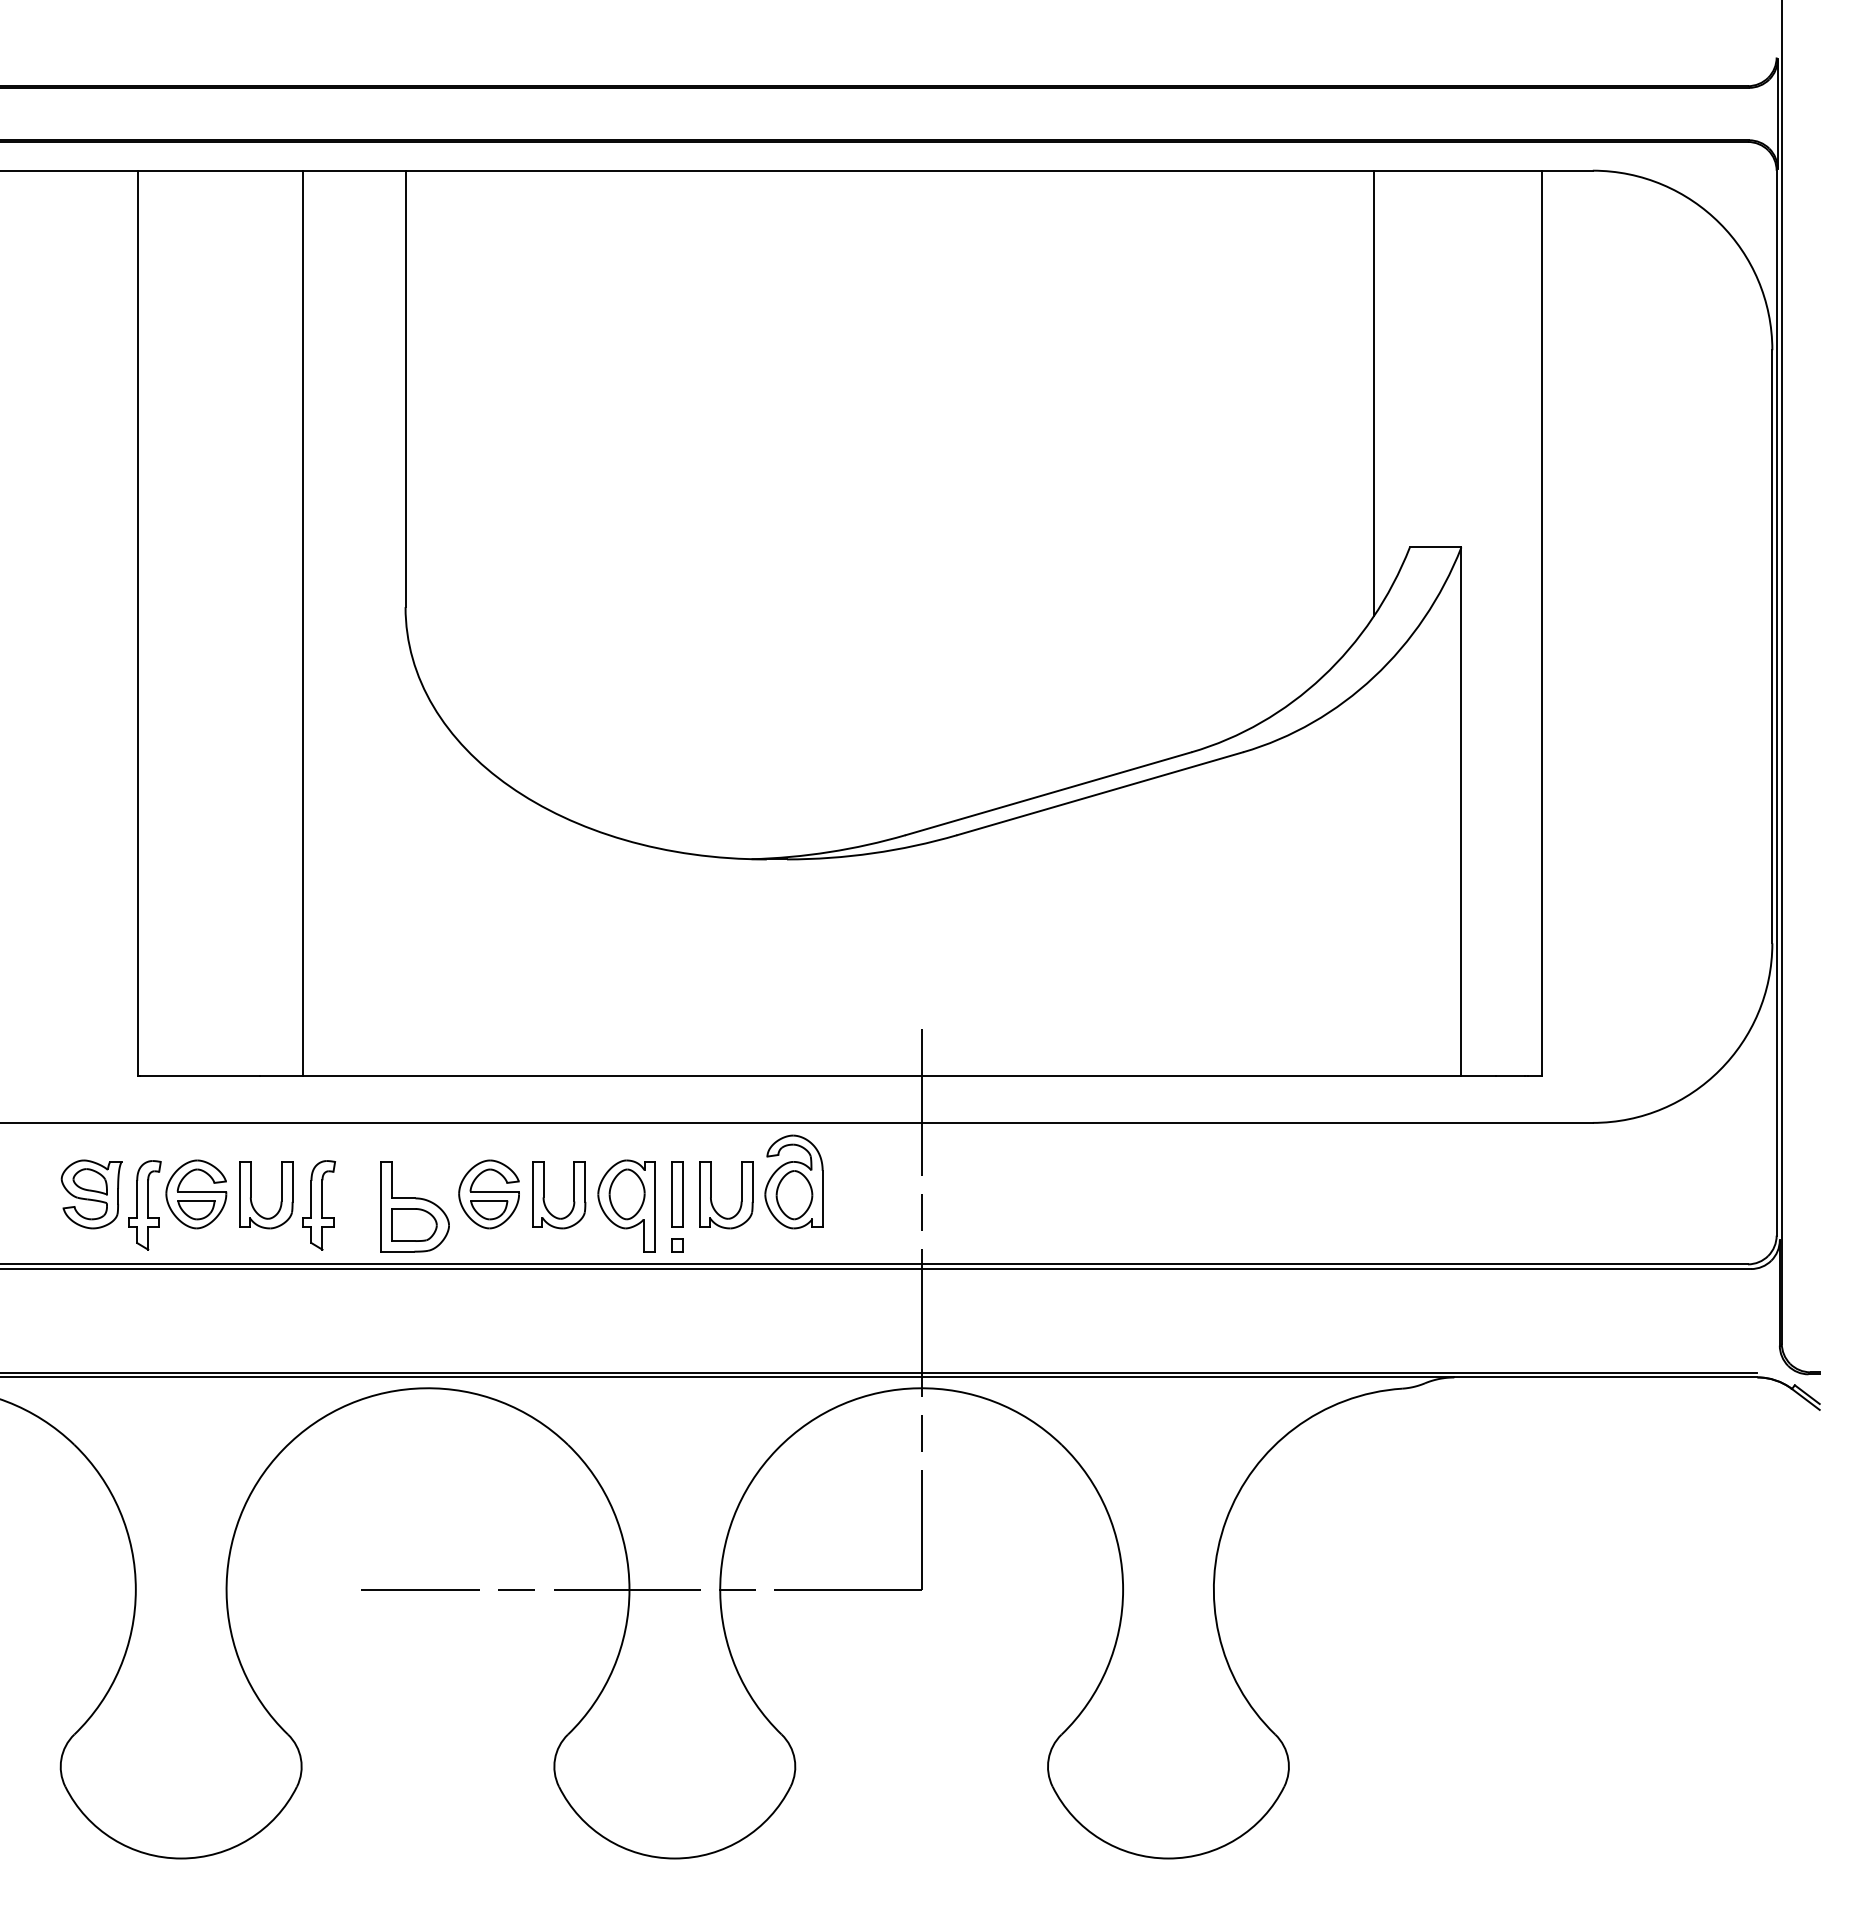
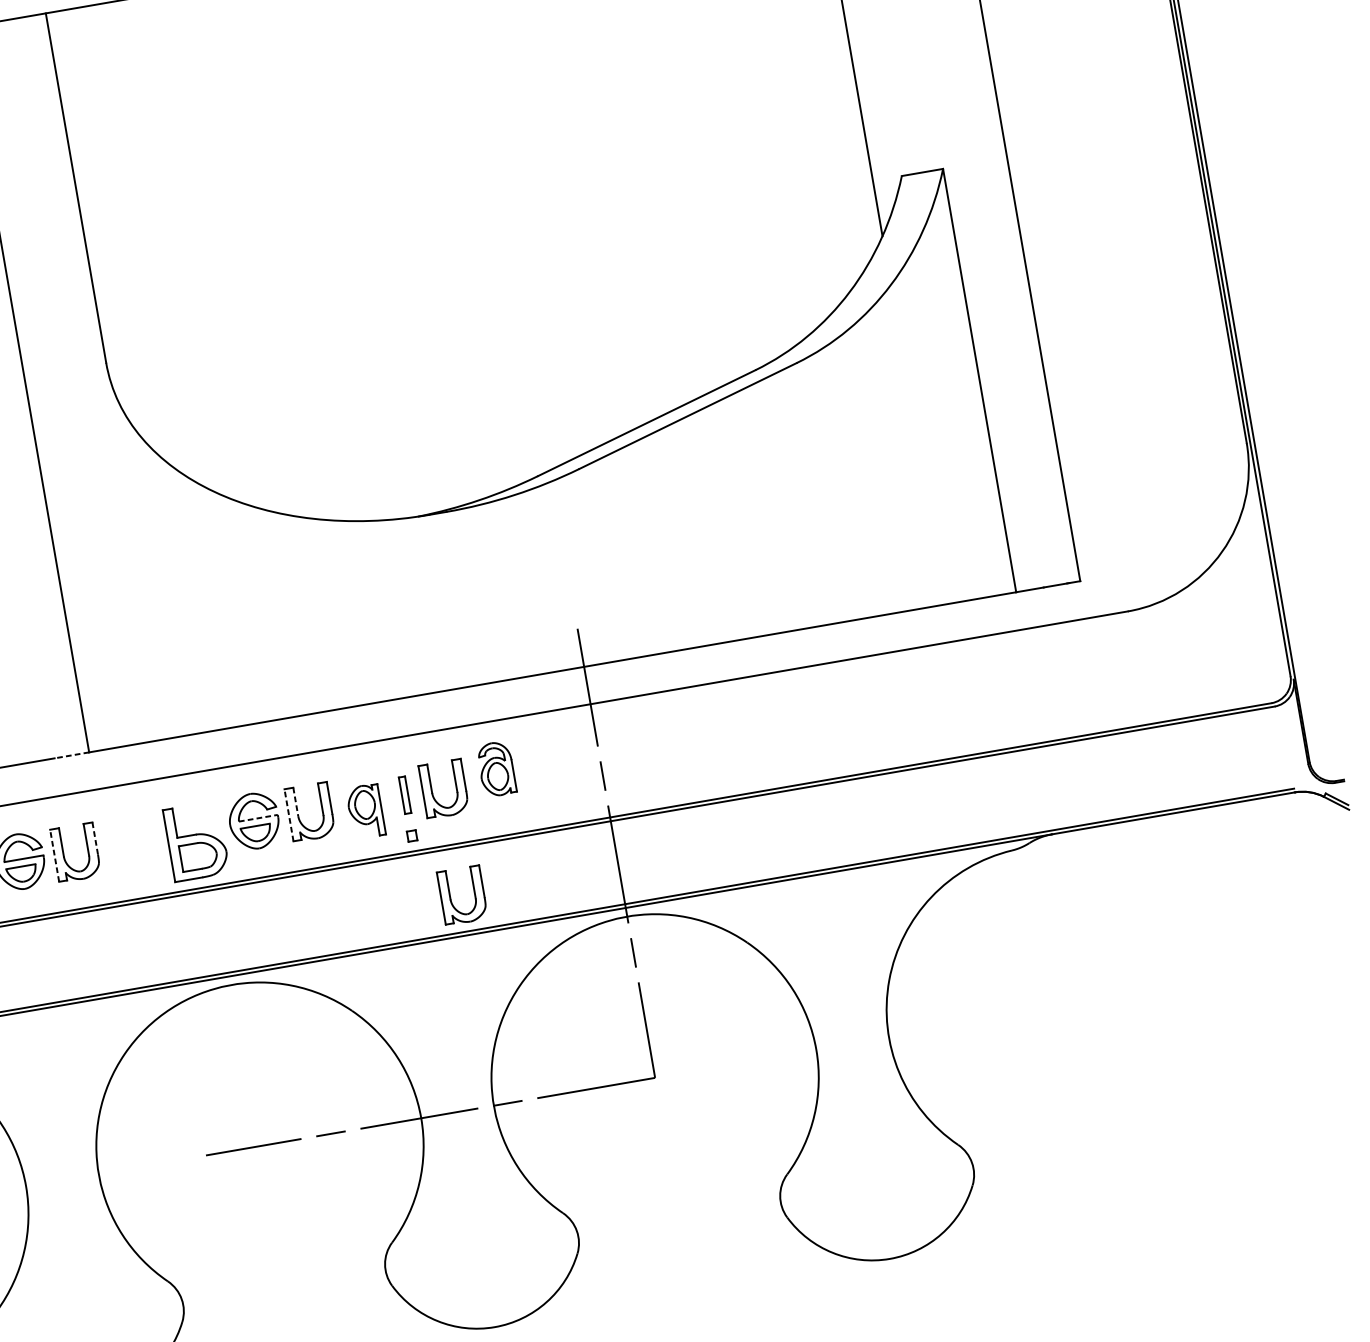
line: (281, 1076) -> (71, 755), solid -> dashed
line: (543, 1179) -> (295, 801), solid -> dashed
line: (292, 1181) -> (95, 838), solid -> dashed
part: (793, 1181) -> (496, 768), size x0.7
line: (495, 1191) -> (258, 818), solid -> dashed
line: (239, 1194) -> (54, 855), solid -> dashed
line: (532, 1194) -> (288, 815), solid -> dashed
part: (677, 1194) -> (405, 795), size x0.7
part: (318, 1205) -> (119, 853), removed
part: (626, 1205) -> (365, 811), size x0.7
part: (711, 1328) -> (450, 897), added

